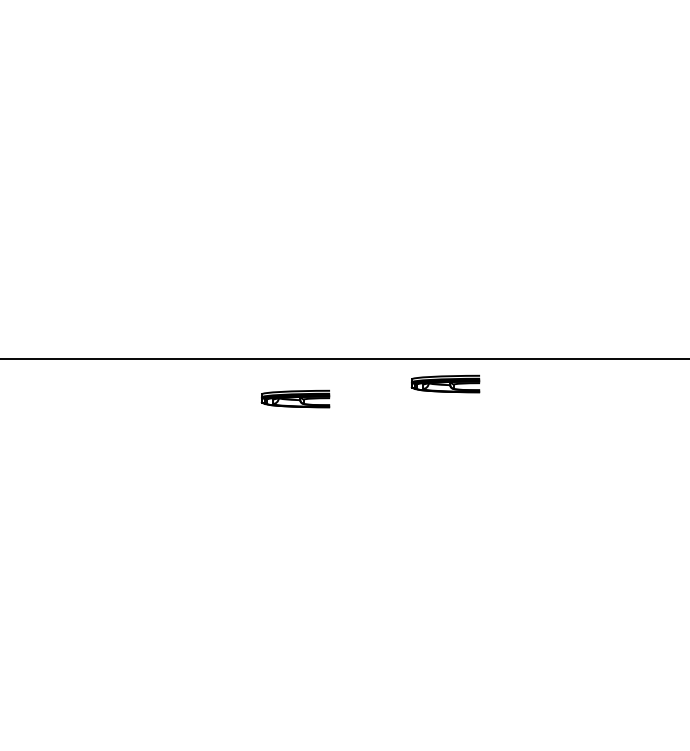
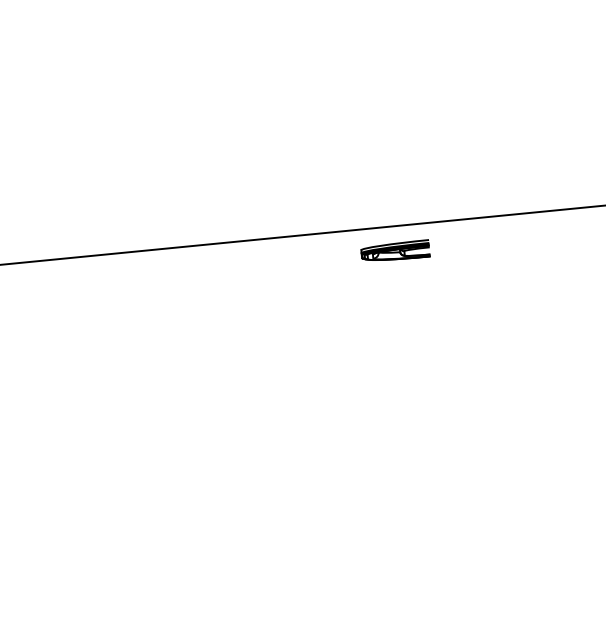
part: (295, 398) -> (247, 280), removed

